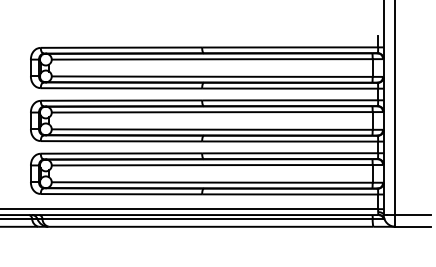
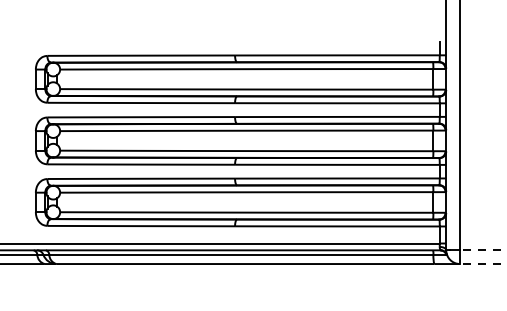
line: (413, 215) -> (480, 250), solid -> dashed
line: (413, 226) -> (480, 263), solid -> dashed

